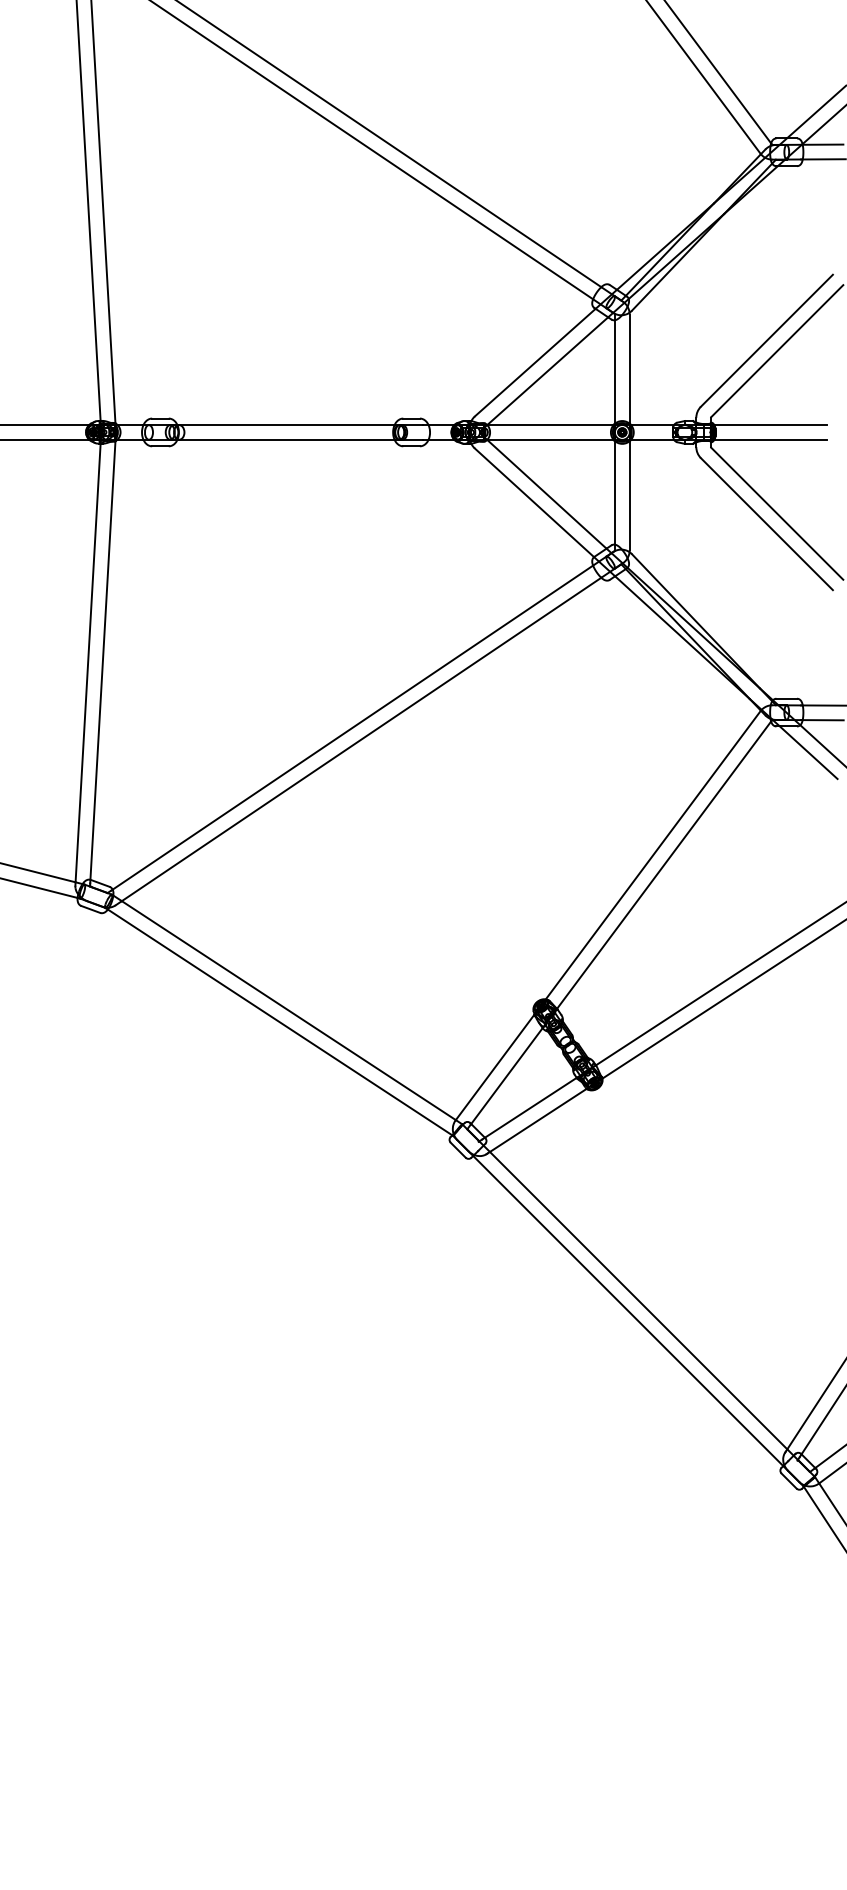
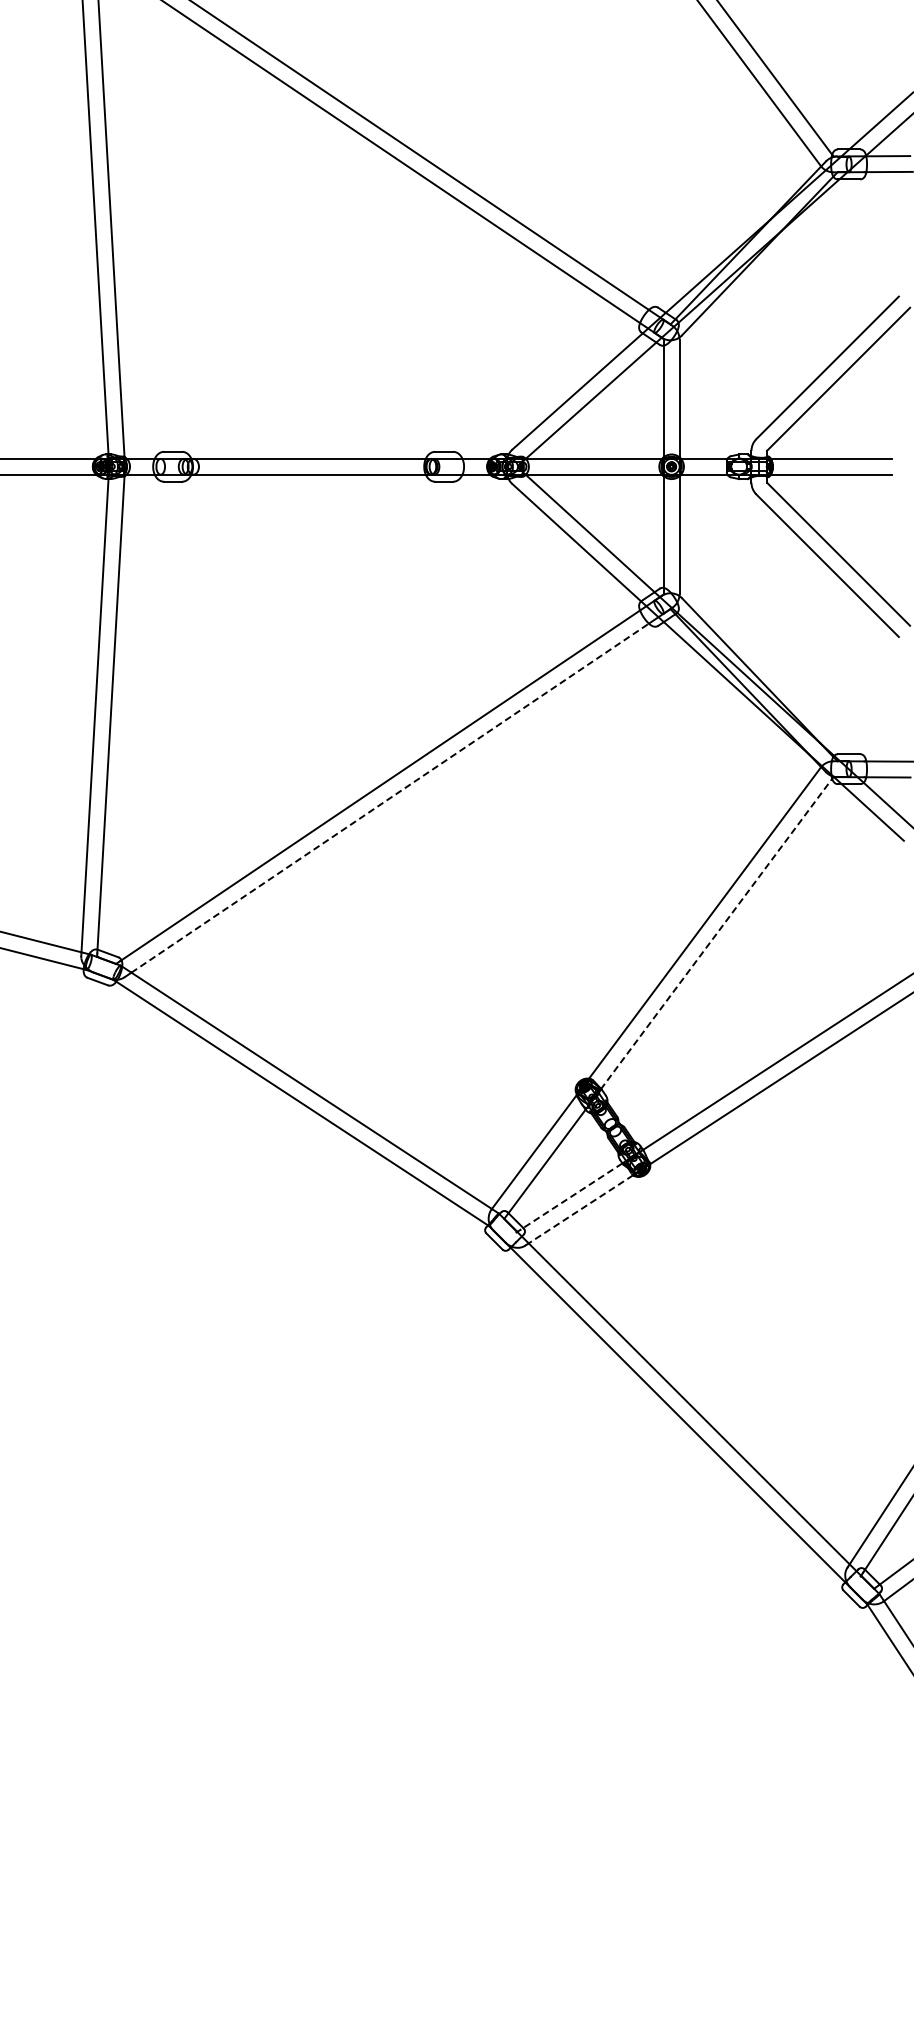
line: (361, 738) -> (390, 797), solid -> dashed
line: (663, 865) -> (716, 934), solid -> dashed
line: (529, 1108) -> (571, 1196), solid -> dashed
line: (536, 1121) -> (579, 1210), solid -> dashed

